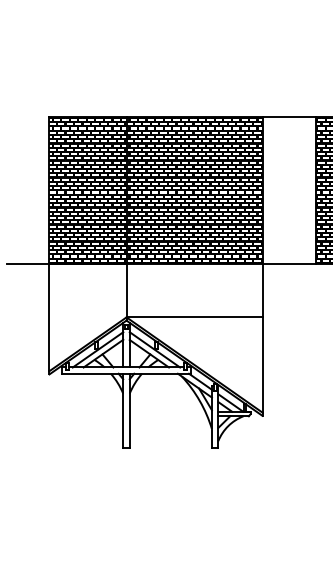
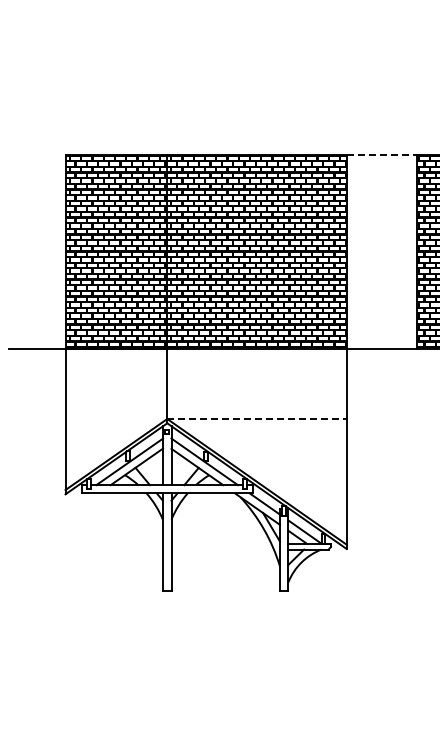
line: (289, 117) -> (382, 155), solid -> dashed
line: (194, 317) -> (256, 419), solid -> dashed

